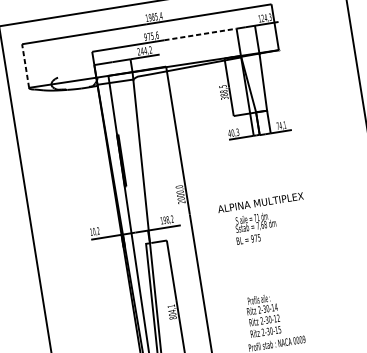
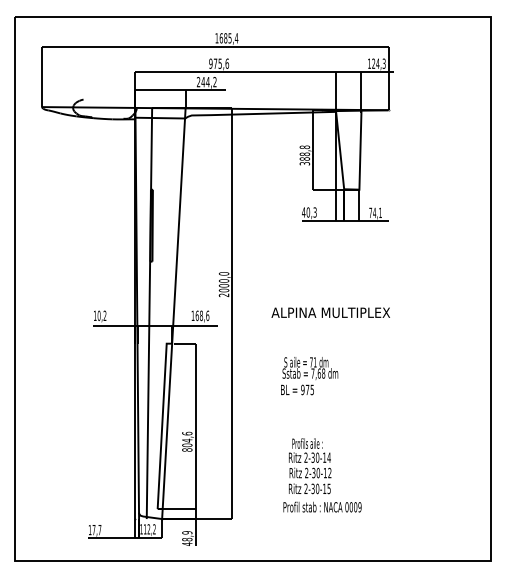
text: (150, 17) -> (221, 38), 1985,4 -> 1685,4
line: (200, 34) -> (286, 71), dashed -> solid
line: (25, 65) -> (42, 76), dashed -> solid
text: (222, 86) -> (304, 147), 388,5 -> 388,8
text: (168, 219) -> (202, 315), 198,2 -> 168,6
text: (255, 228) -> (309, 376), moved
text: (171, 306) -> (187, 433), 804,1 -> 804,6

